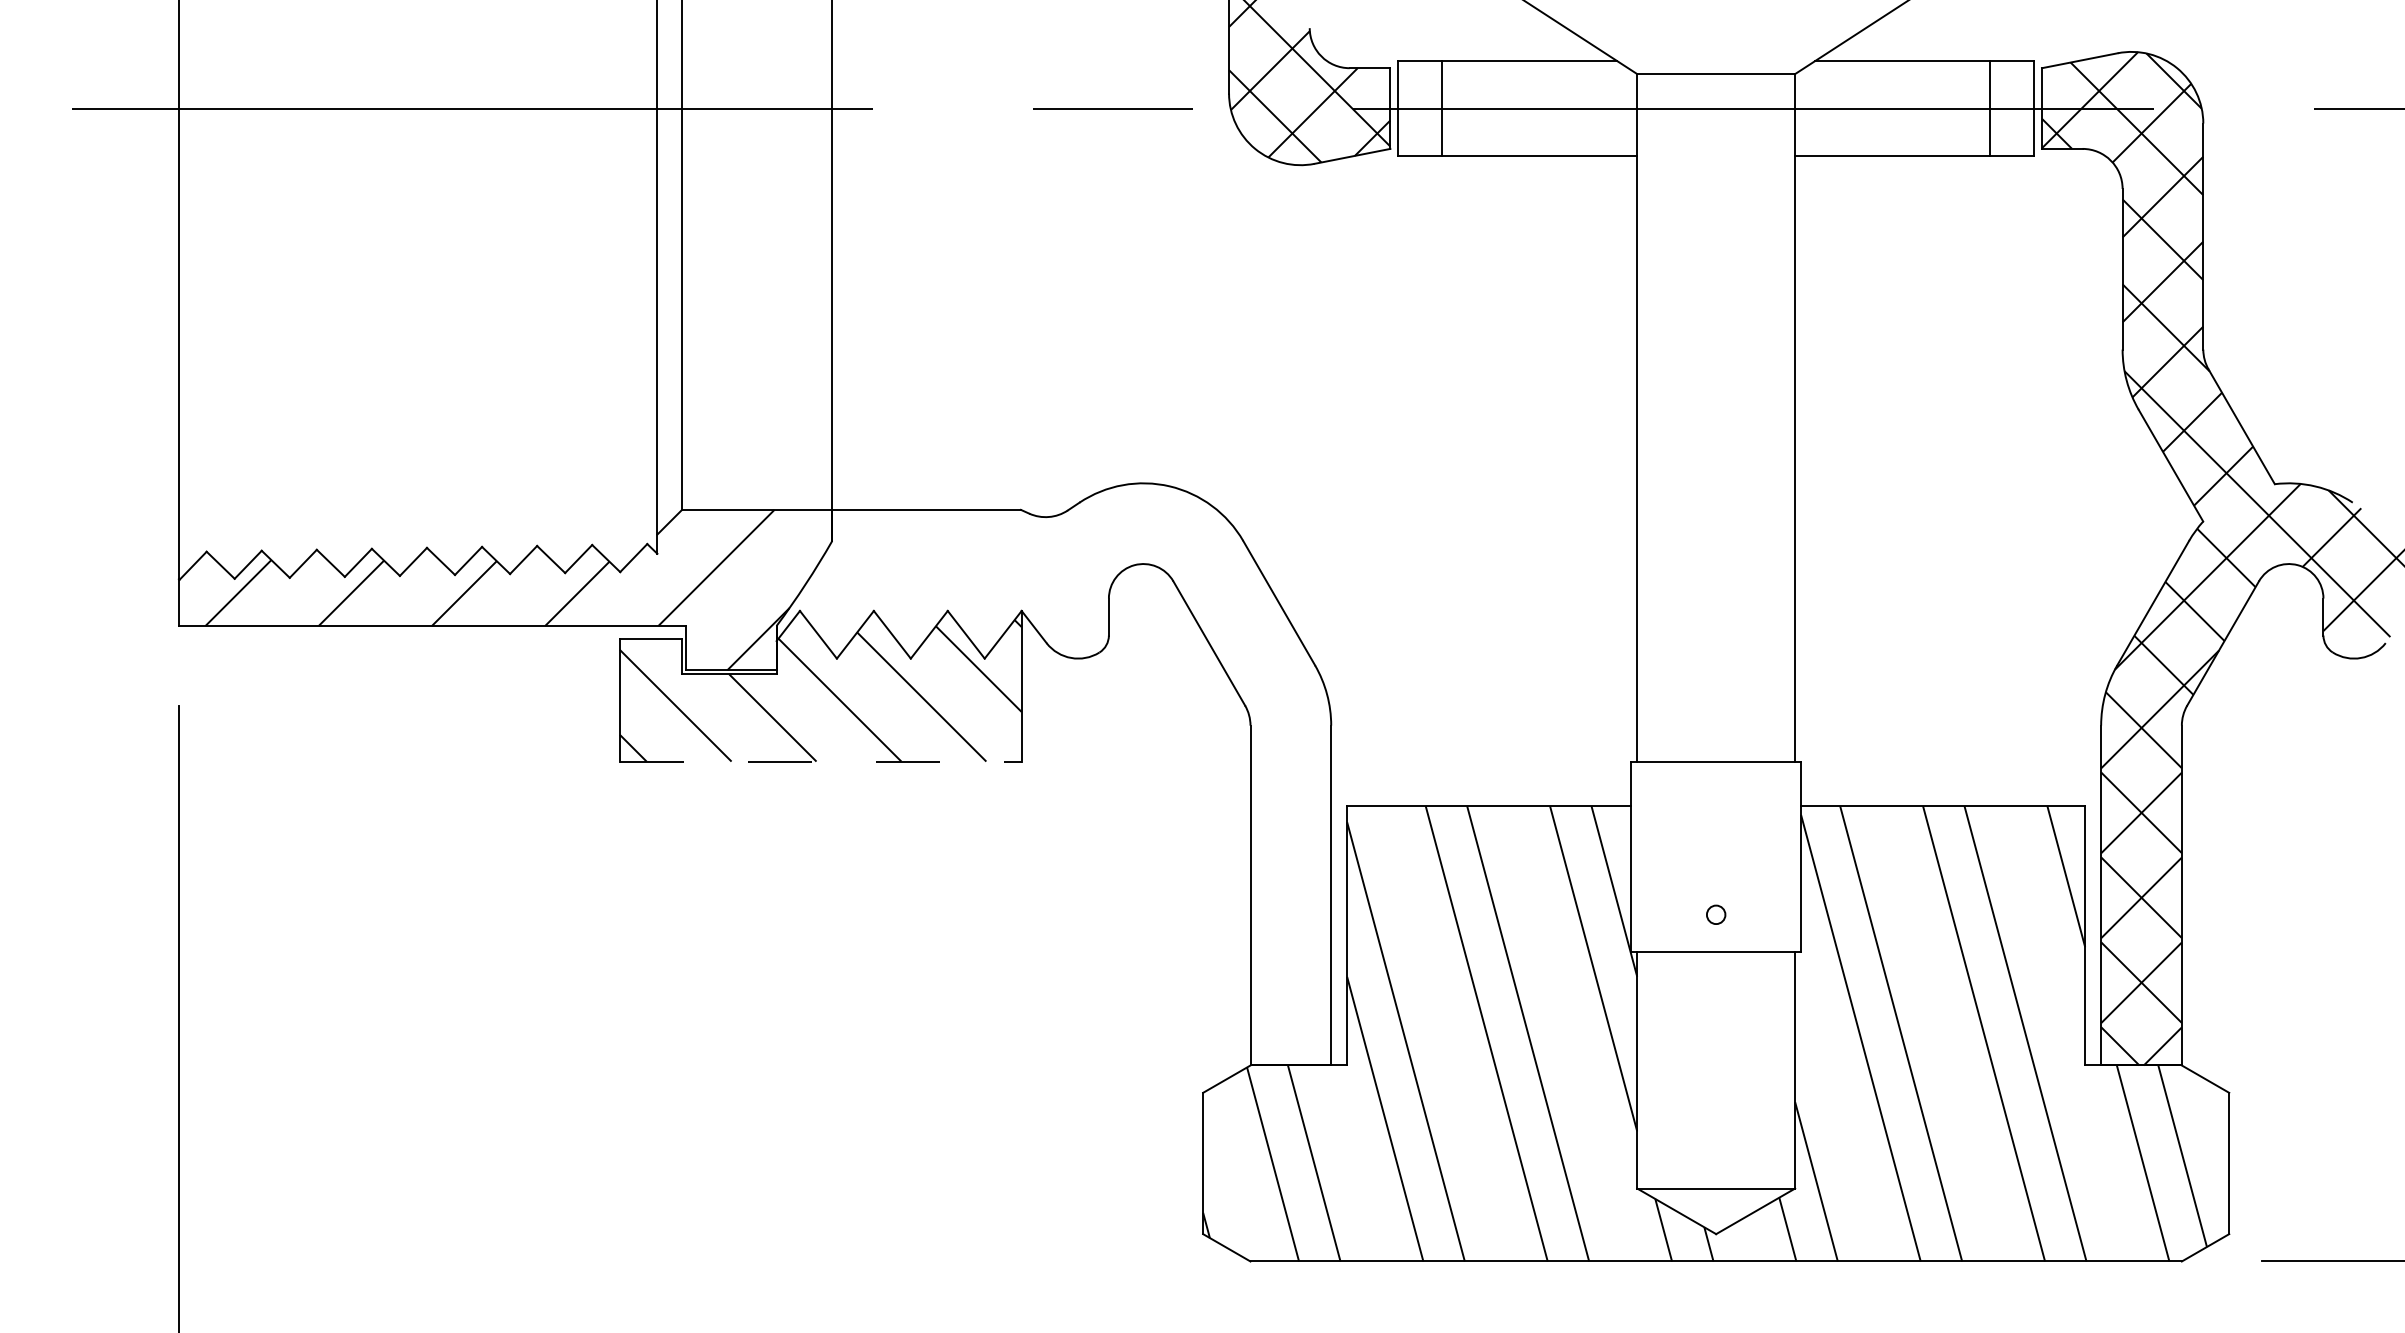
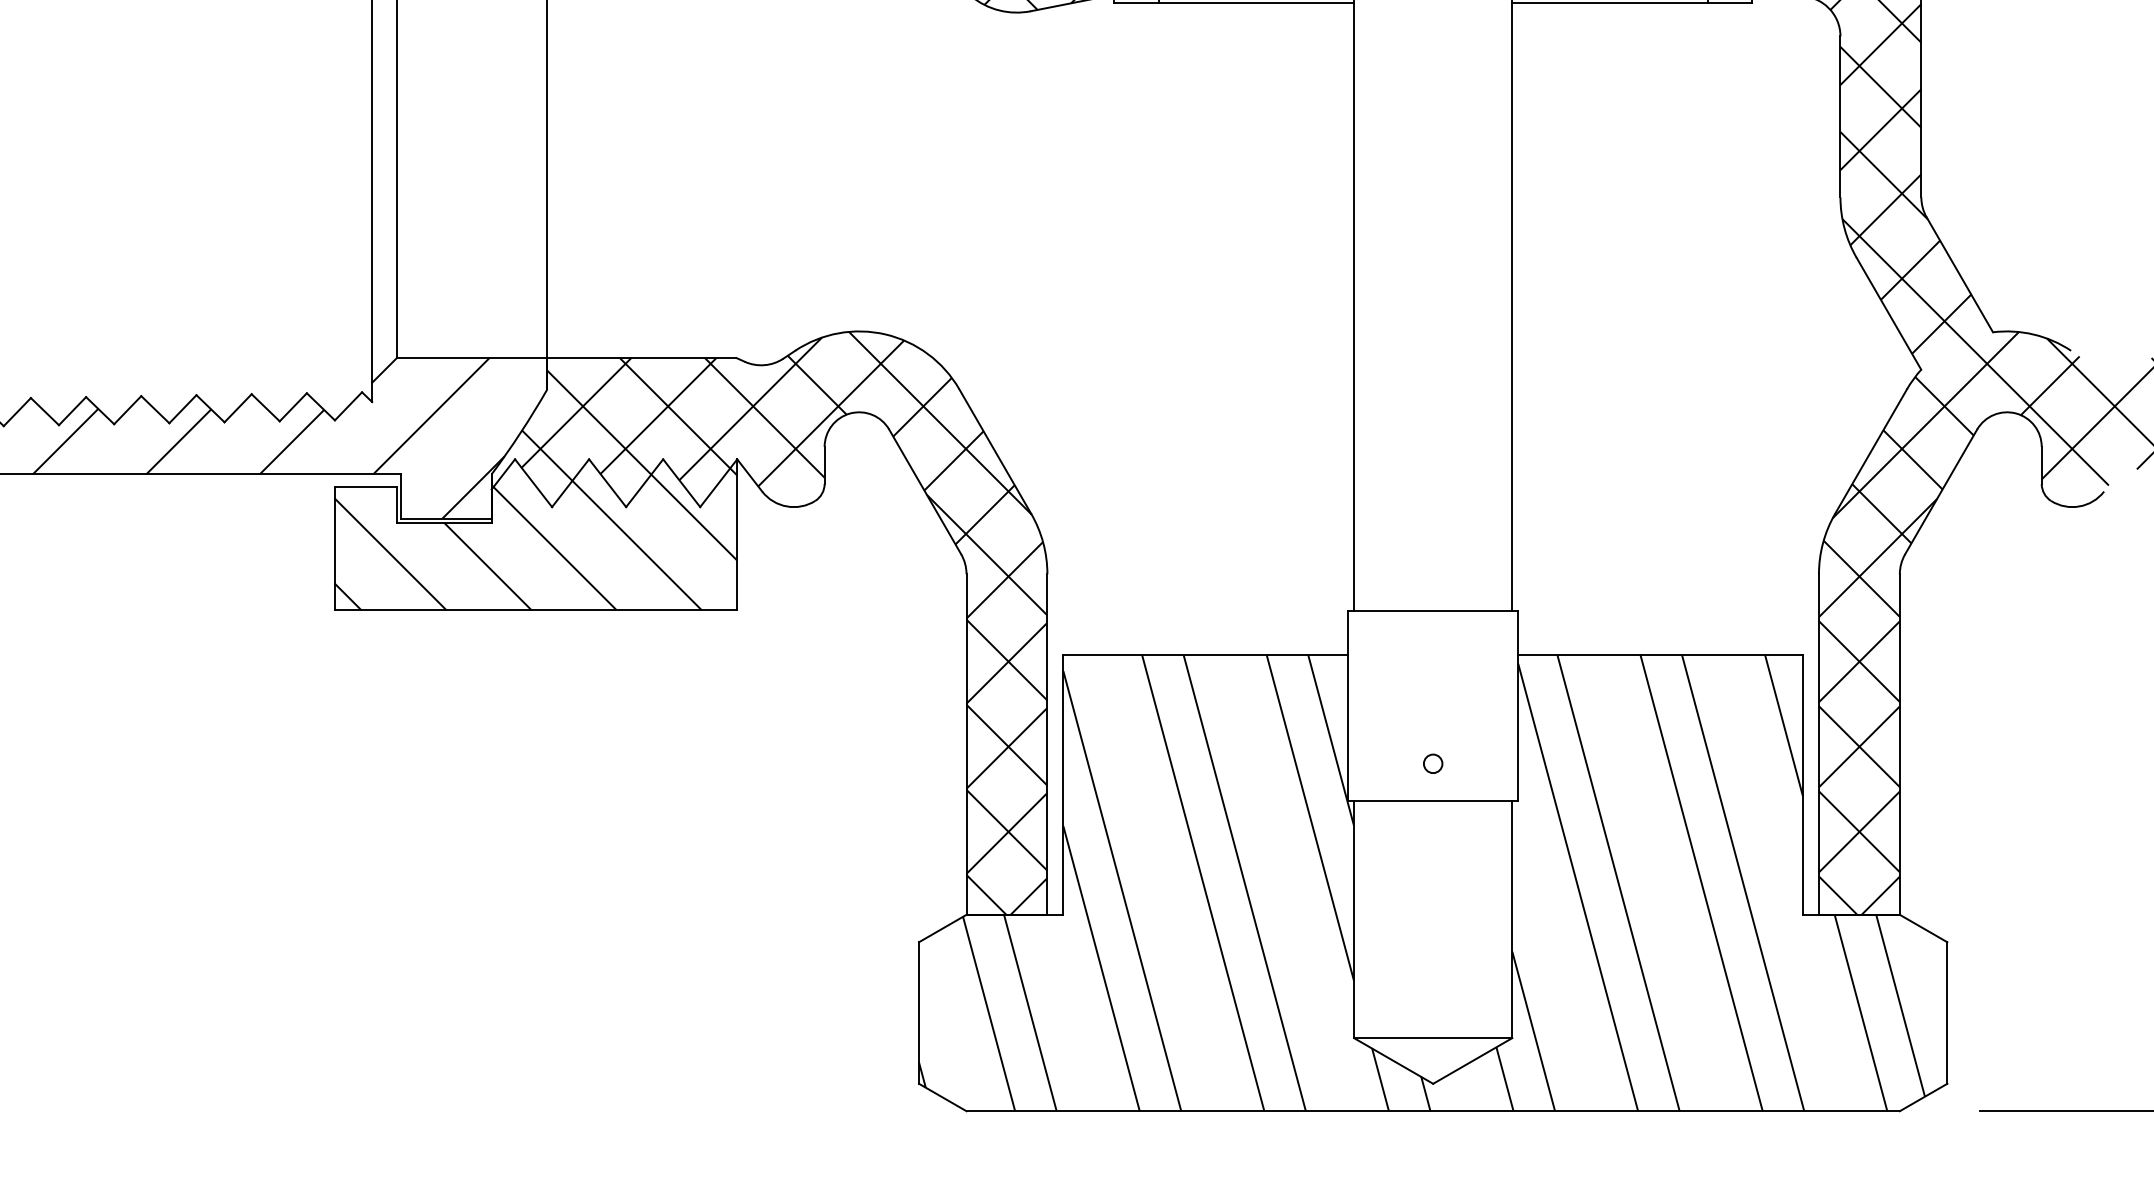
line: (820, 761) -> (535, 610), dashed -> solid
hatch: (1053, 774) -> (769, 623), added

